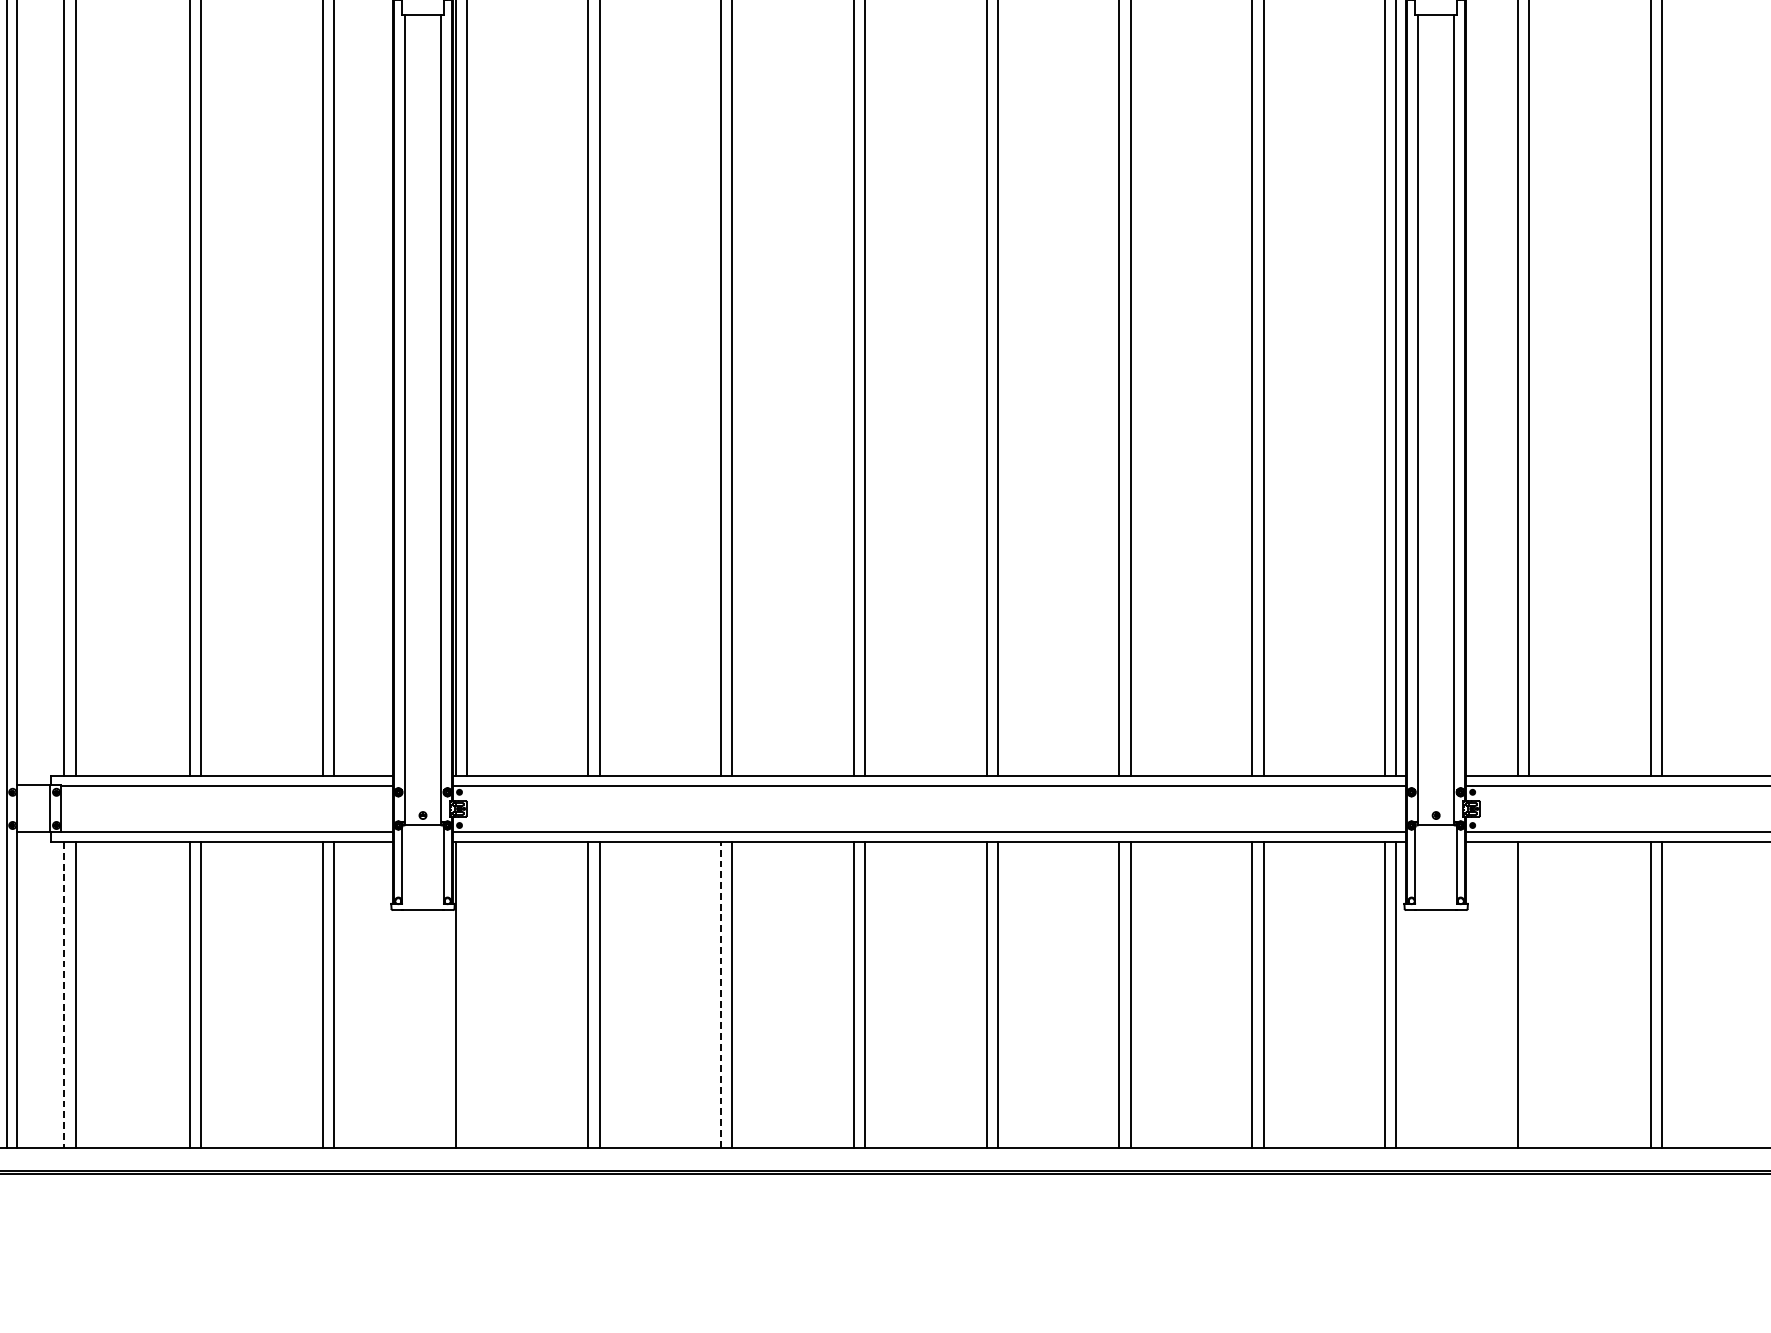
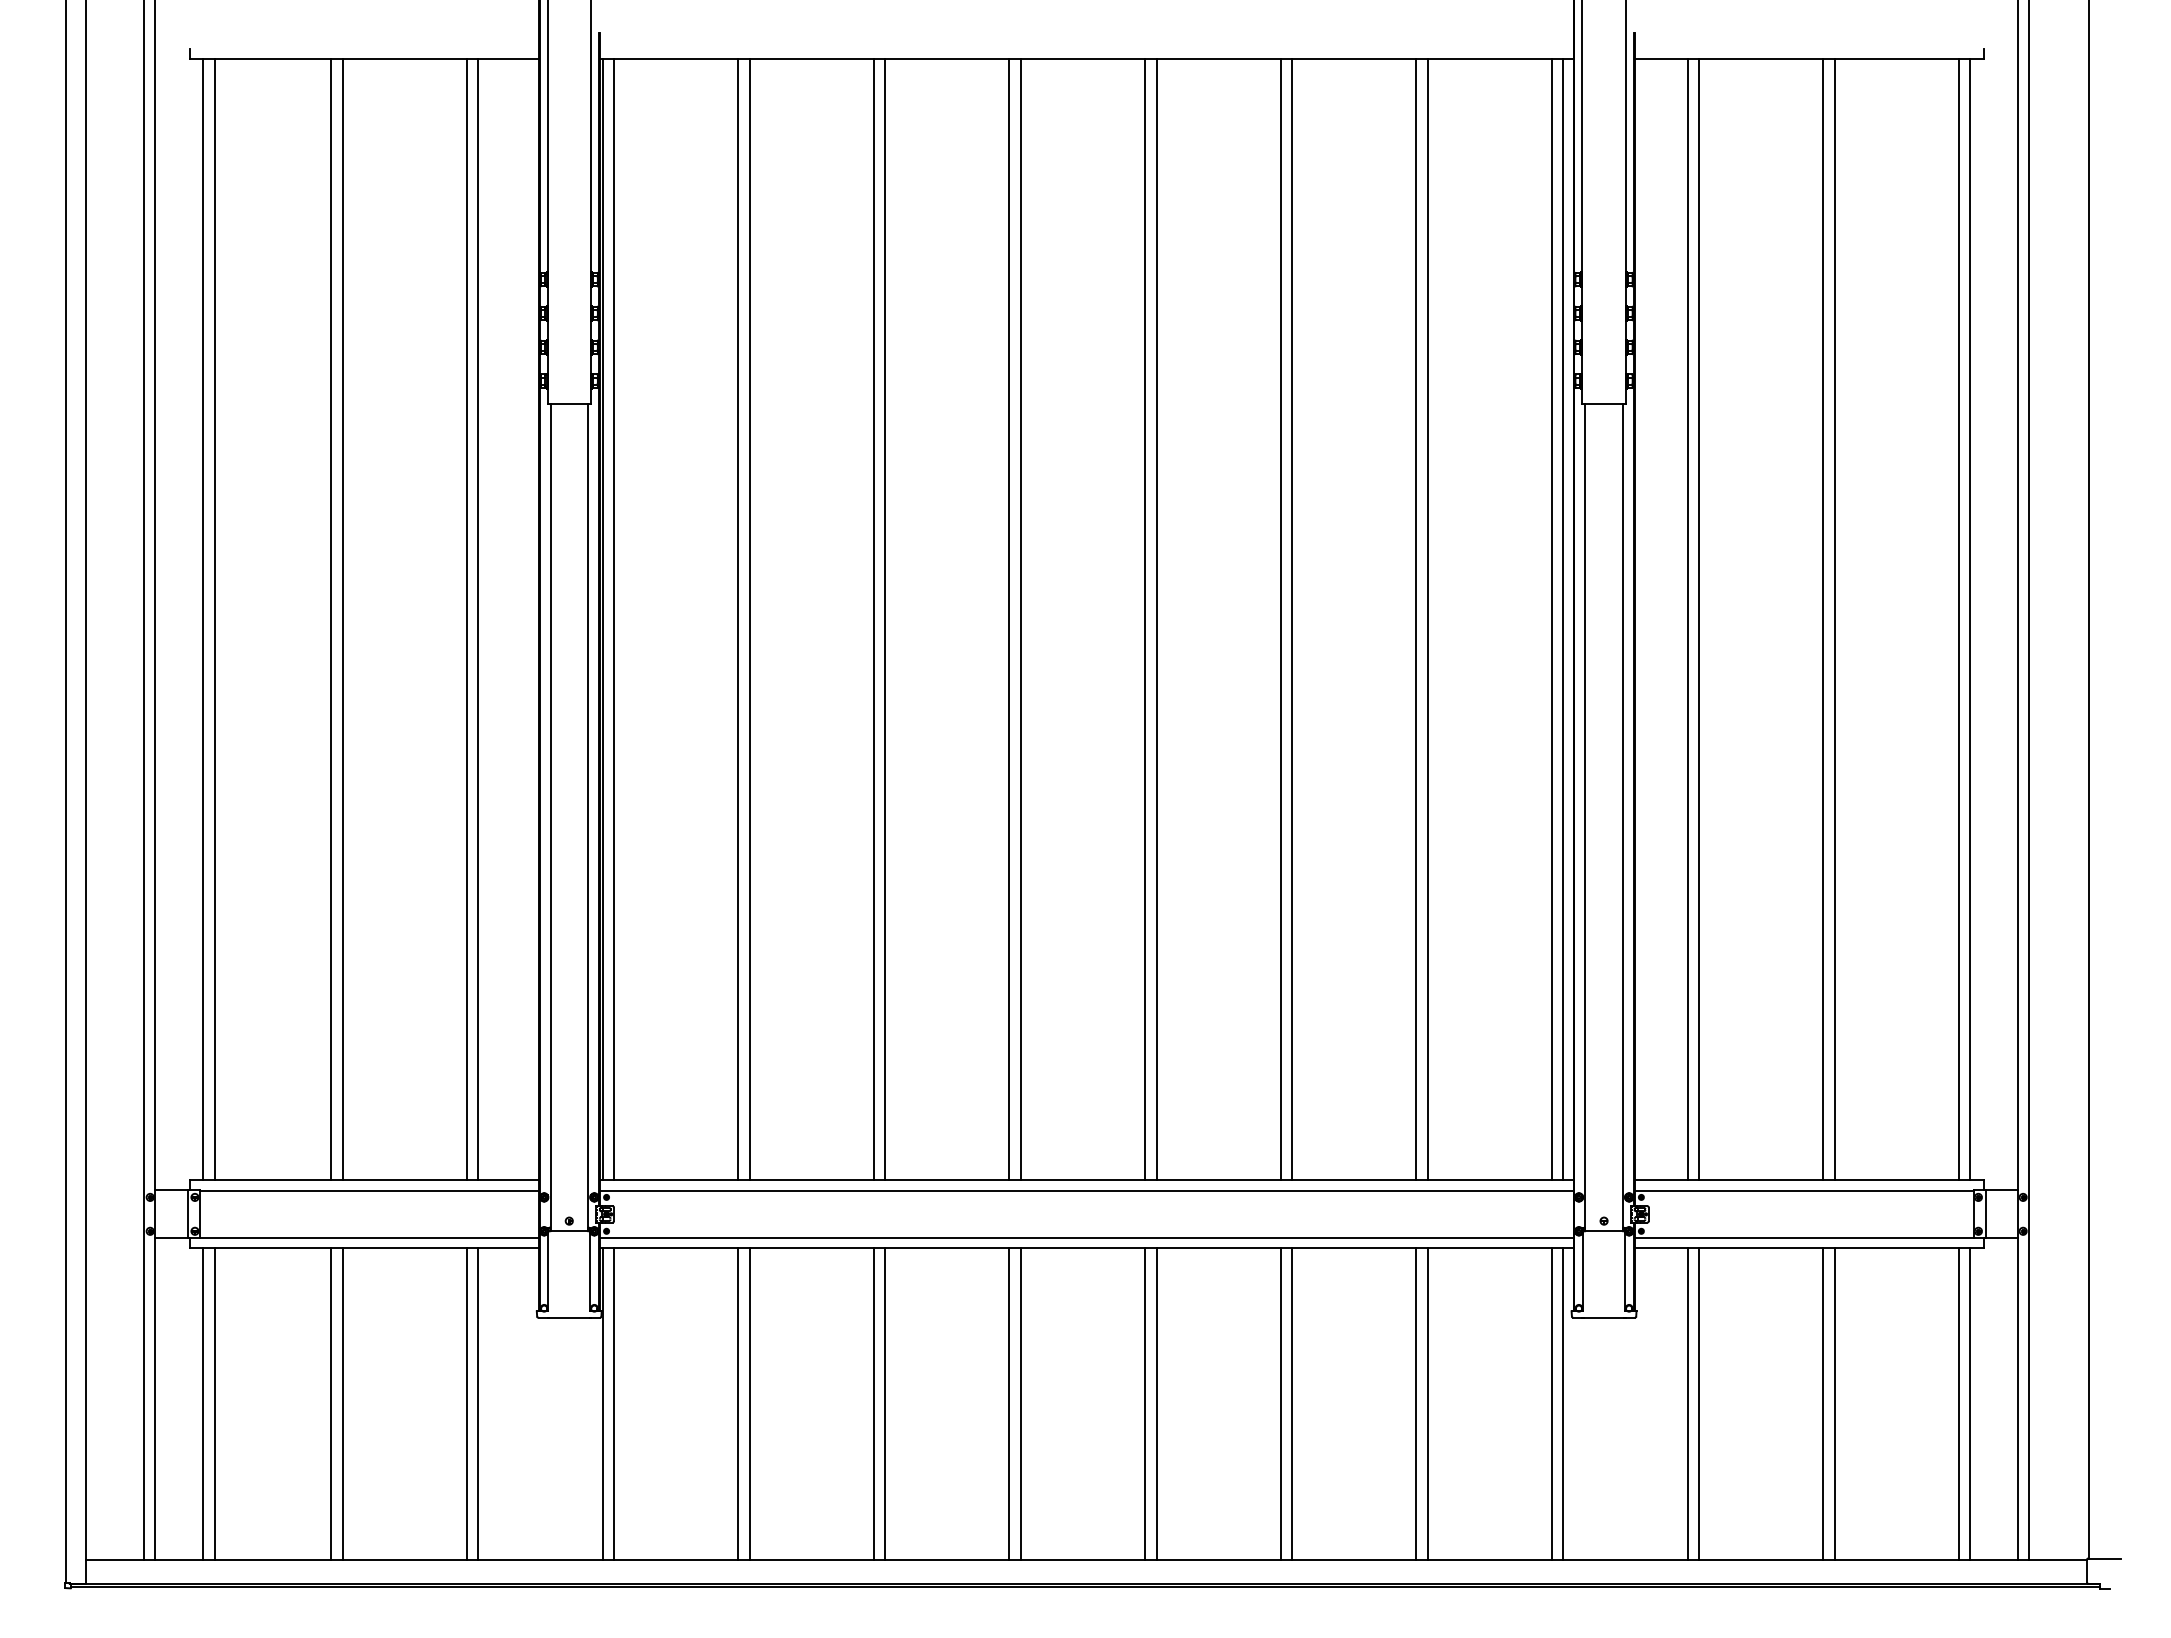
line: (64, 995) -> (203, 1404), dashed -> solid
line: (467, 995) -> (614, 1404), added
line: (720, 995) -> (873, 1404), dashed -> solid
line: (1529, 995) -> (1699, 1404), added

